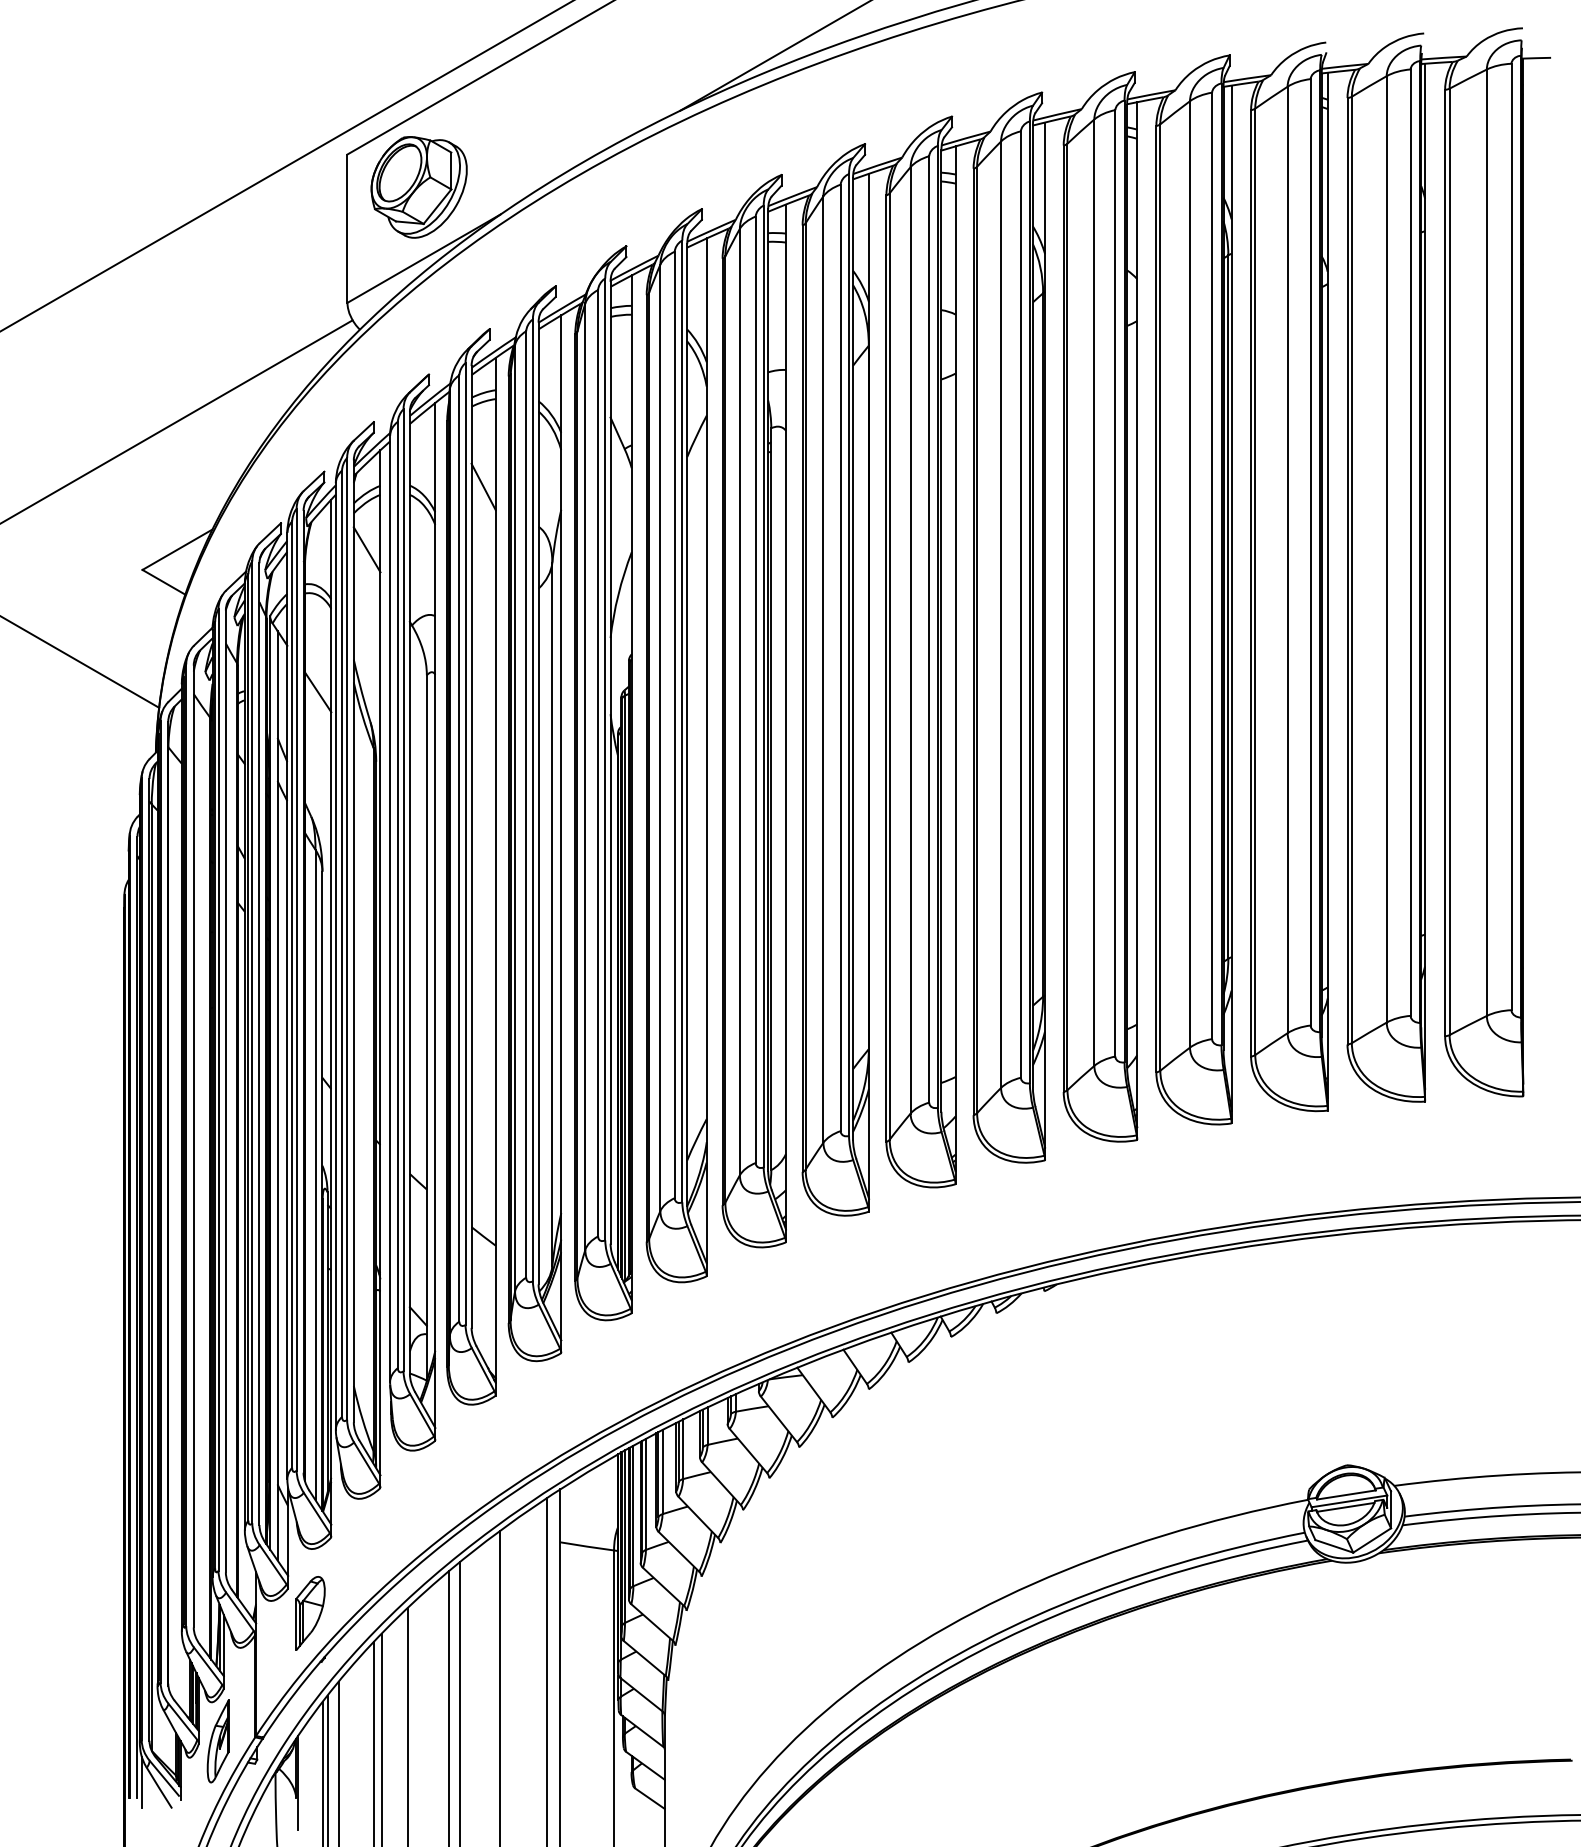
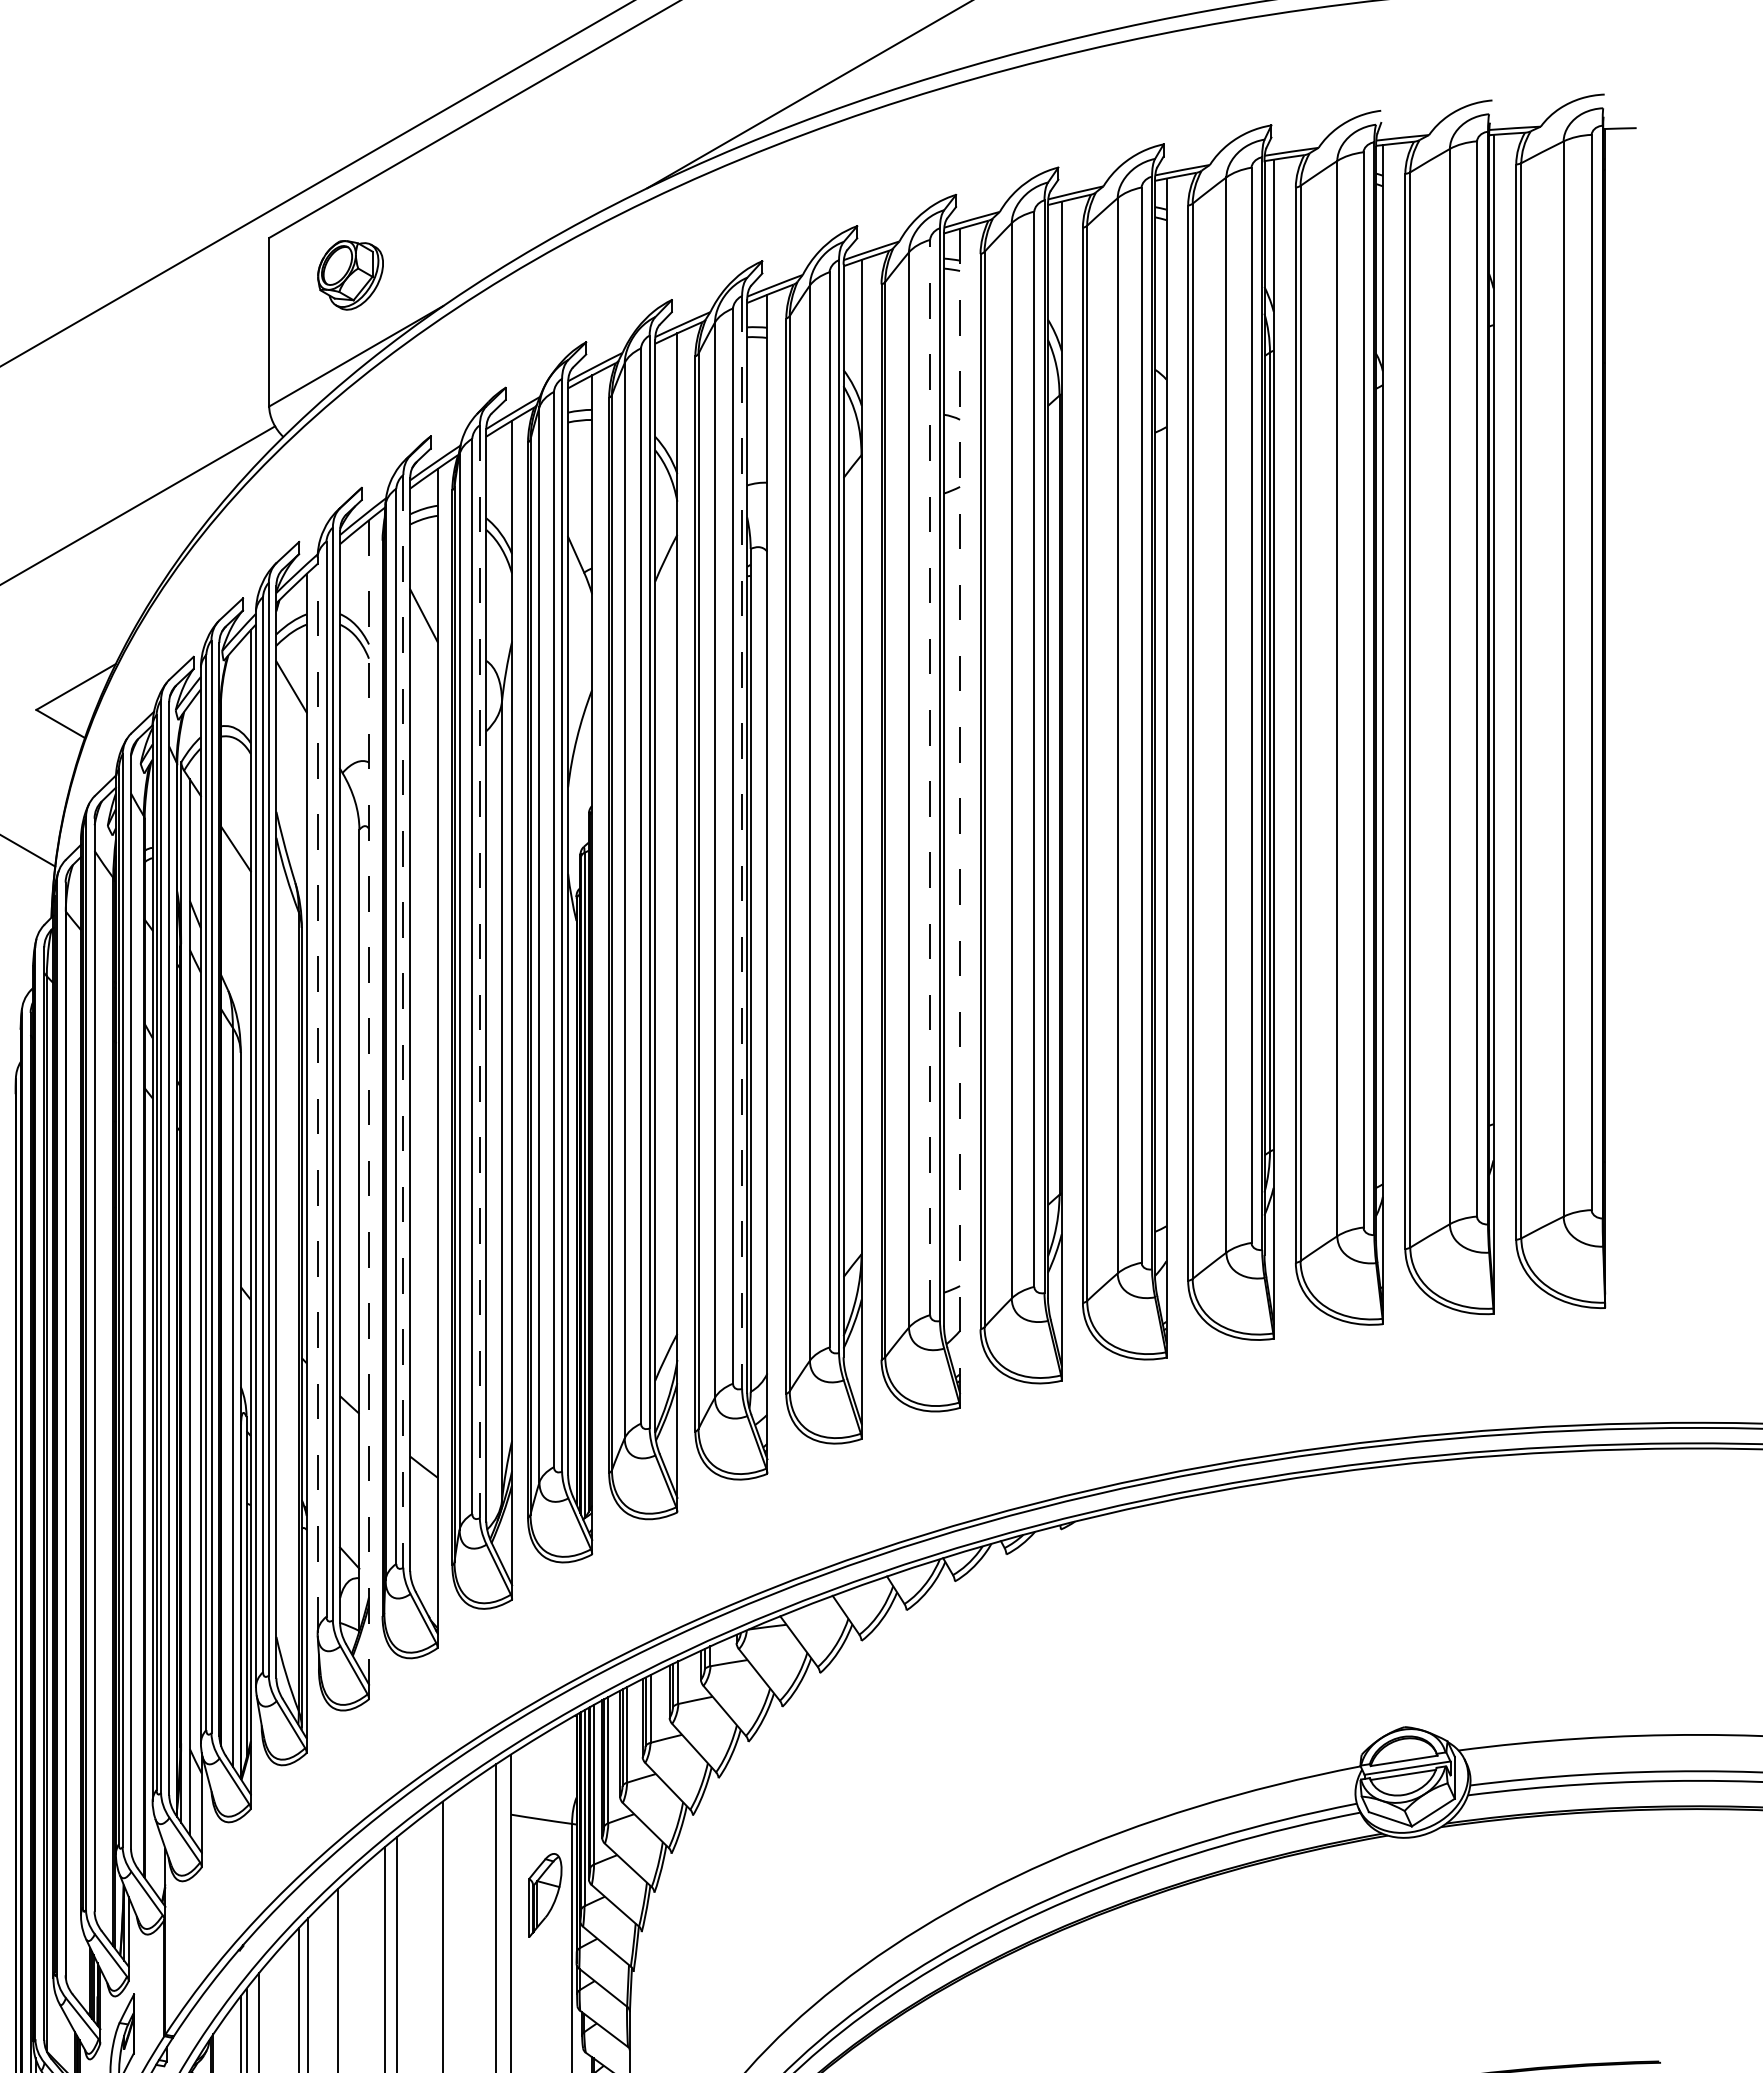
part: (418, 187) -> (349, 275), size x0.6
line: (929, 628) -> (930, 776), solid -> dashed
line: (955, 658) -> (959, 810), solid -> dashed
line: (763, 686) -> (741, 842), solid -> dashed
line: (532, 800) -> (479, 971), solid -> dashed
line: (465, 844) -> (403, 1021), solid -> dashed
line: (390, 908) -> (318, 1094), solid -> dashed
line: (435, 915) -> (369, 1102), solid -> dashed
part: (310, 1613) -> (545, 1895), moved

